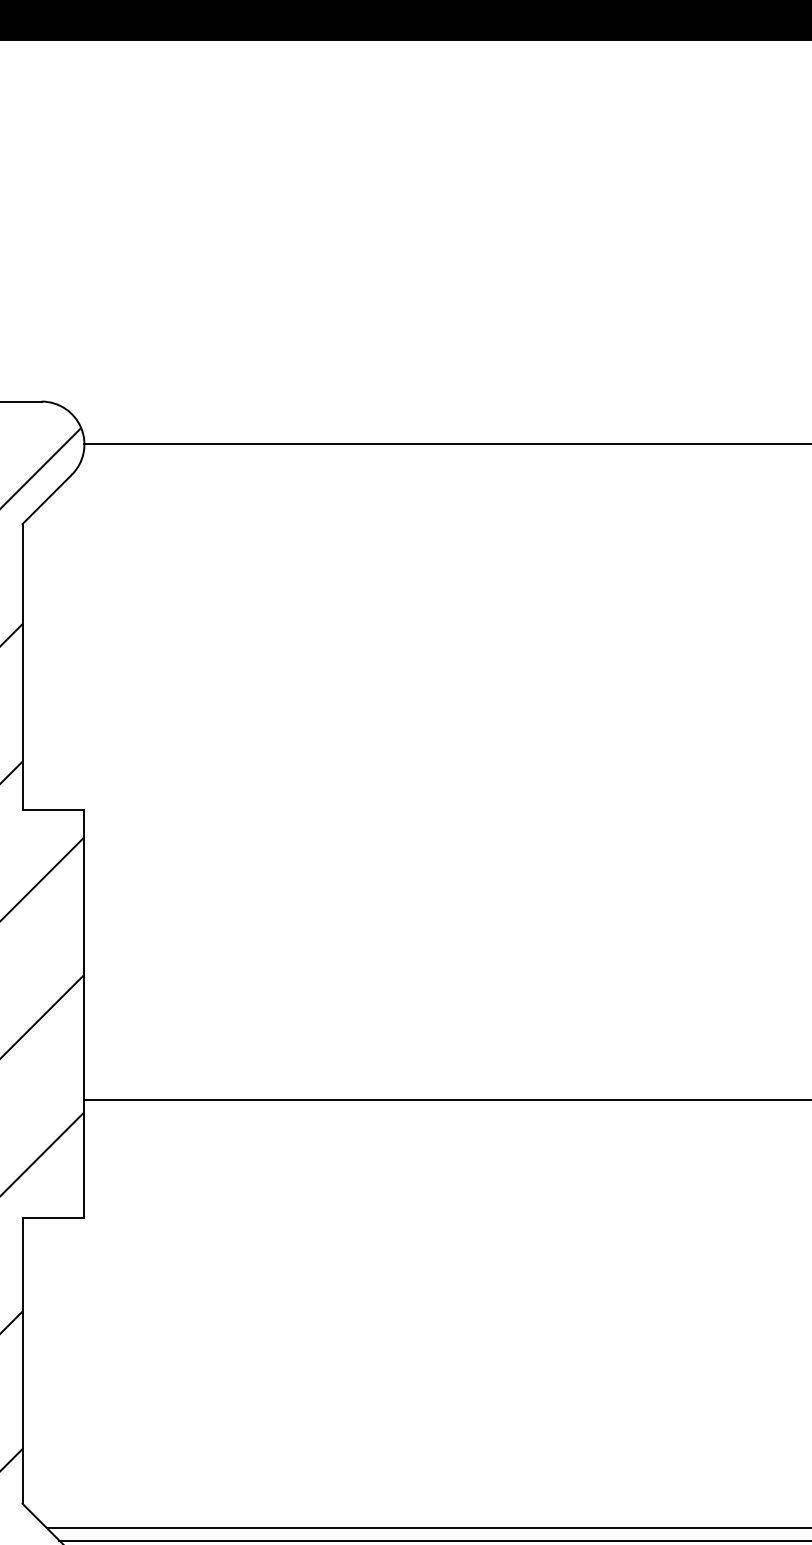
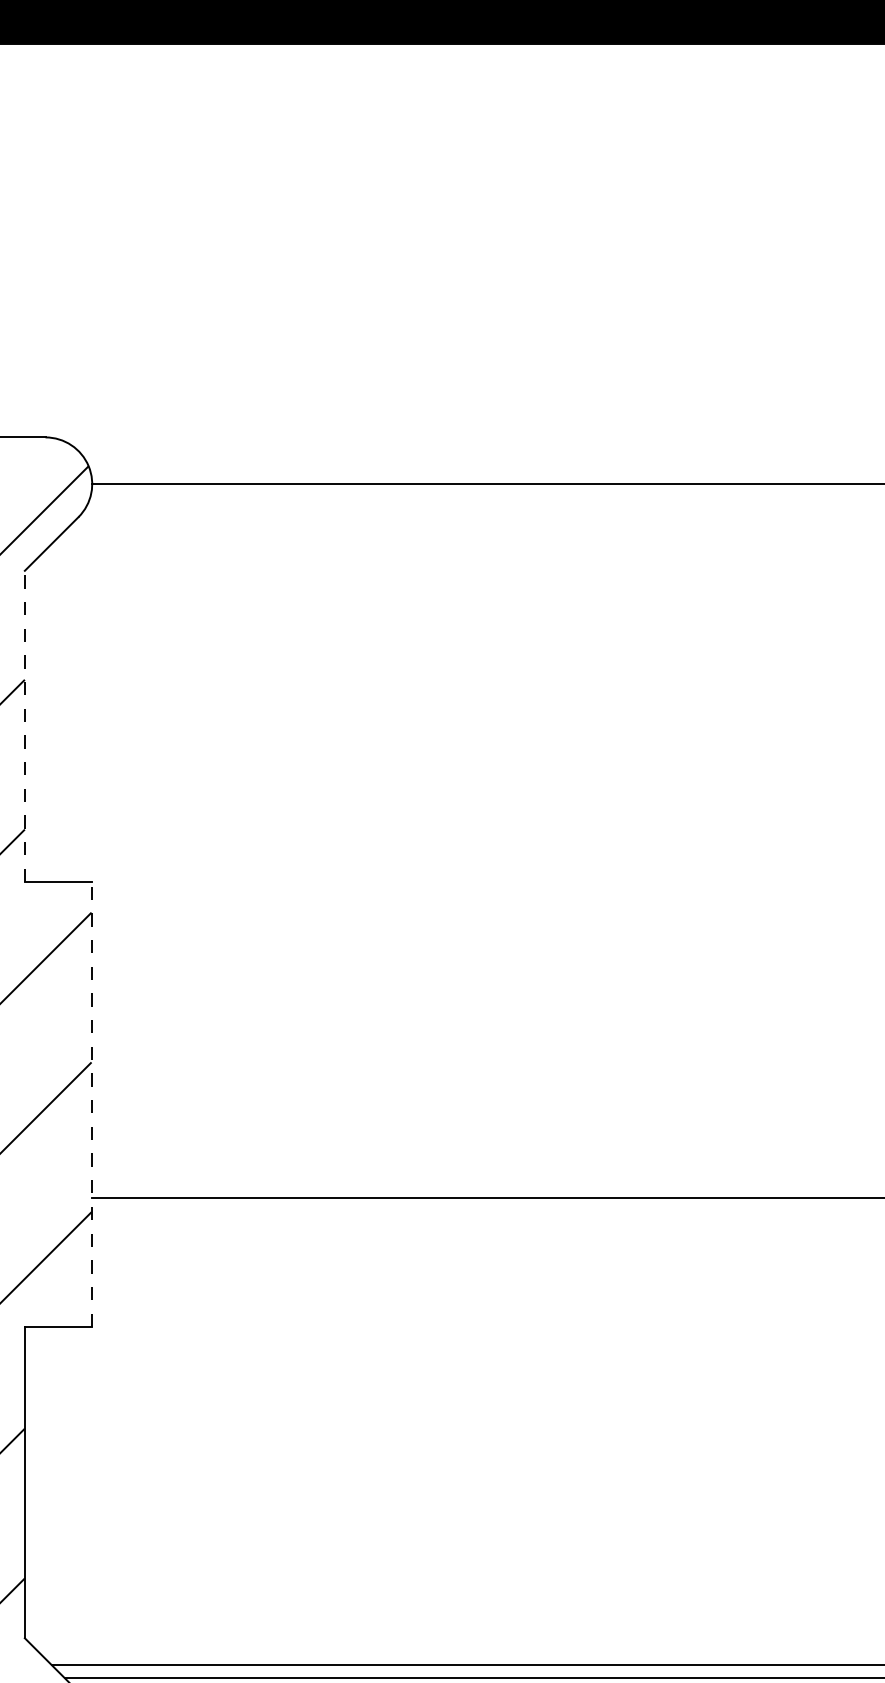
line: (22, 666) -> (24, 726), solid -> dashed
line: (83, 1013) -> (91, 1104), solid -> dashed

